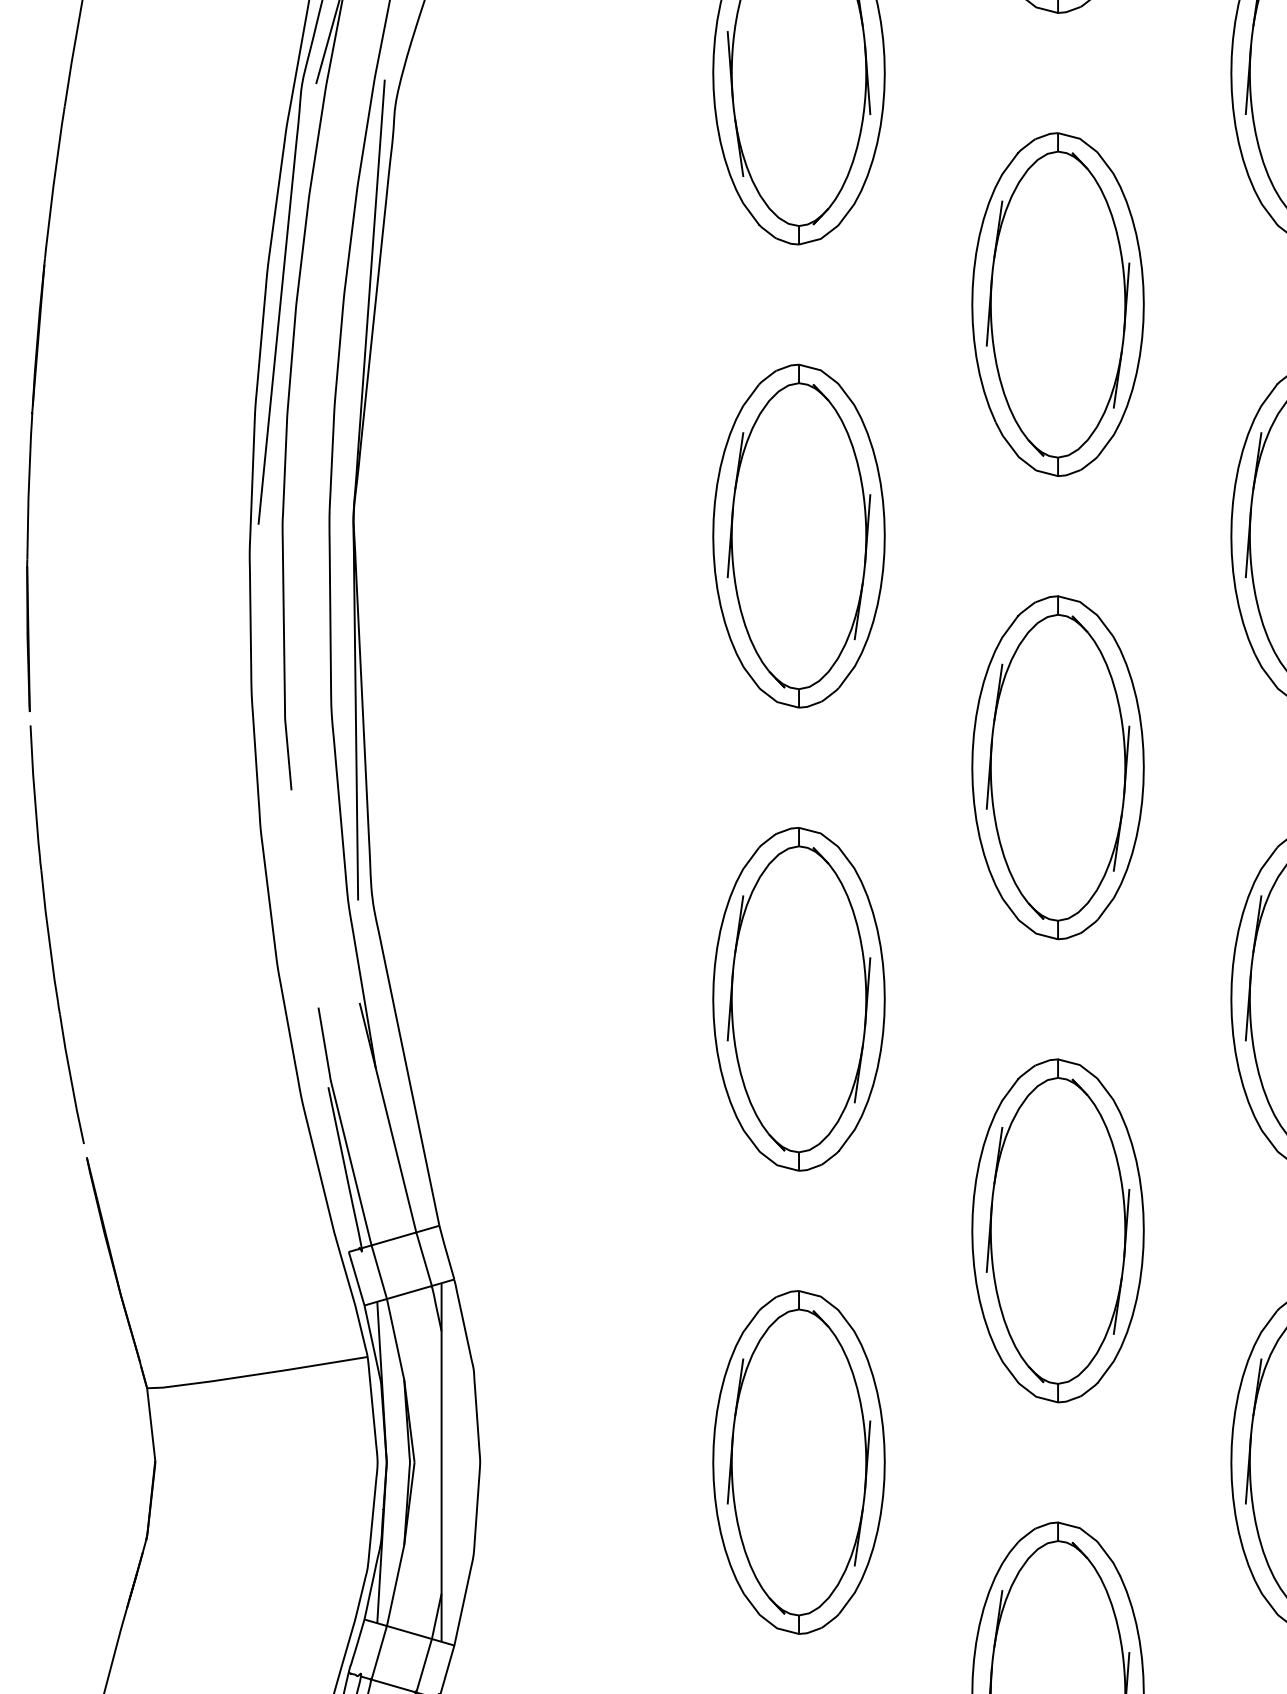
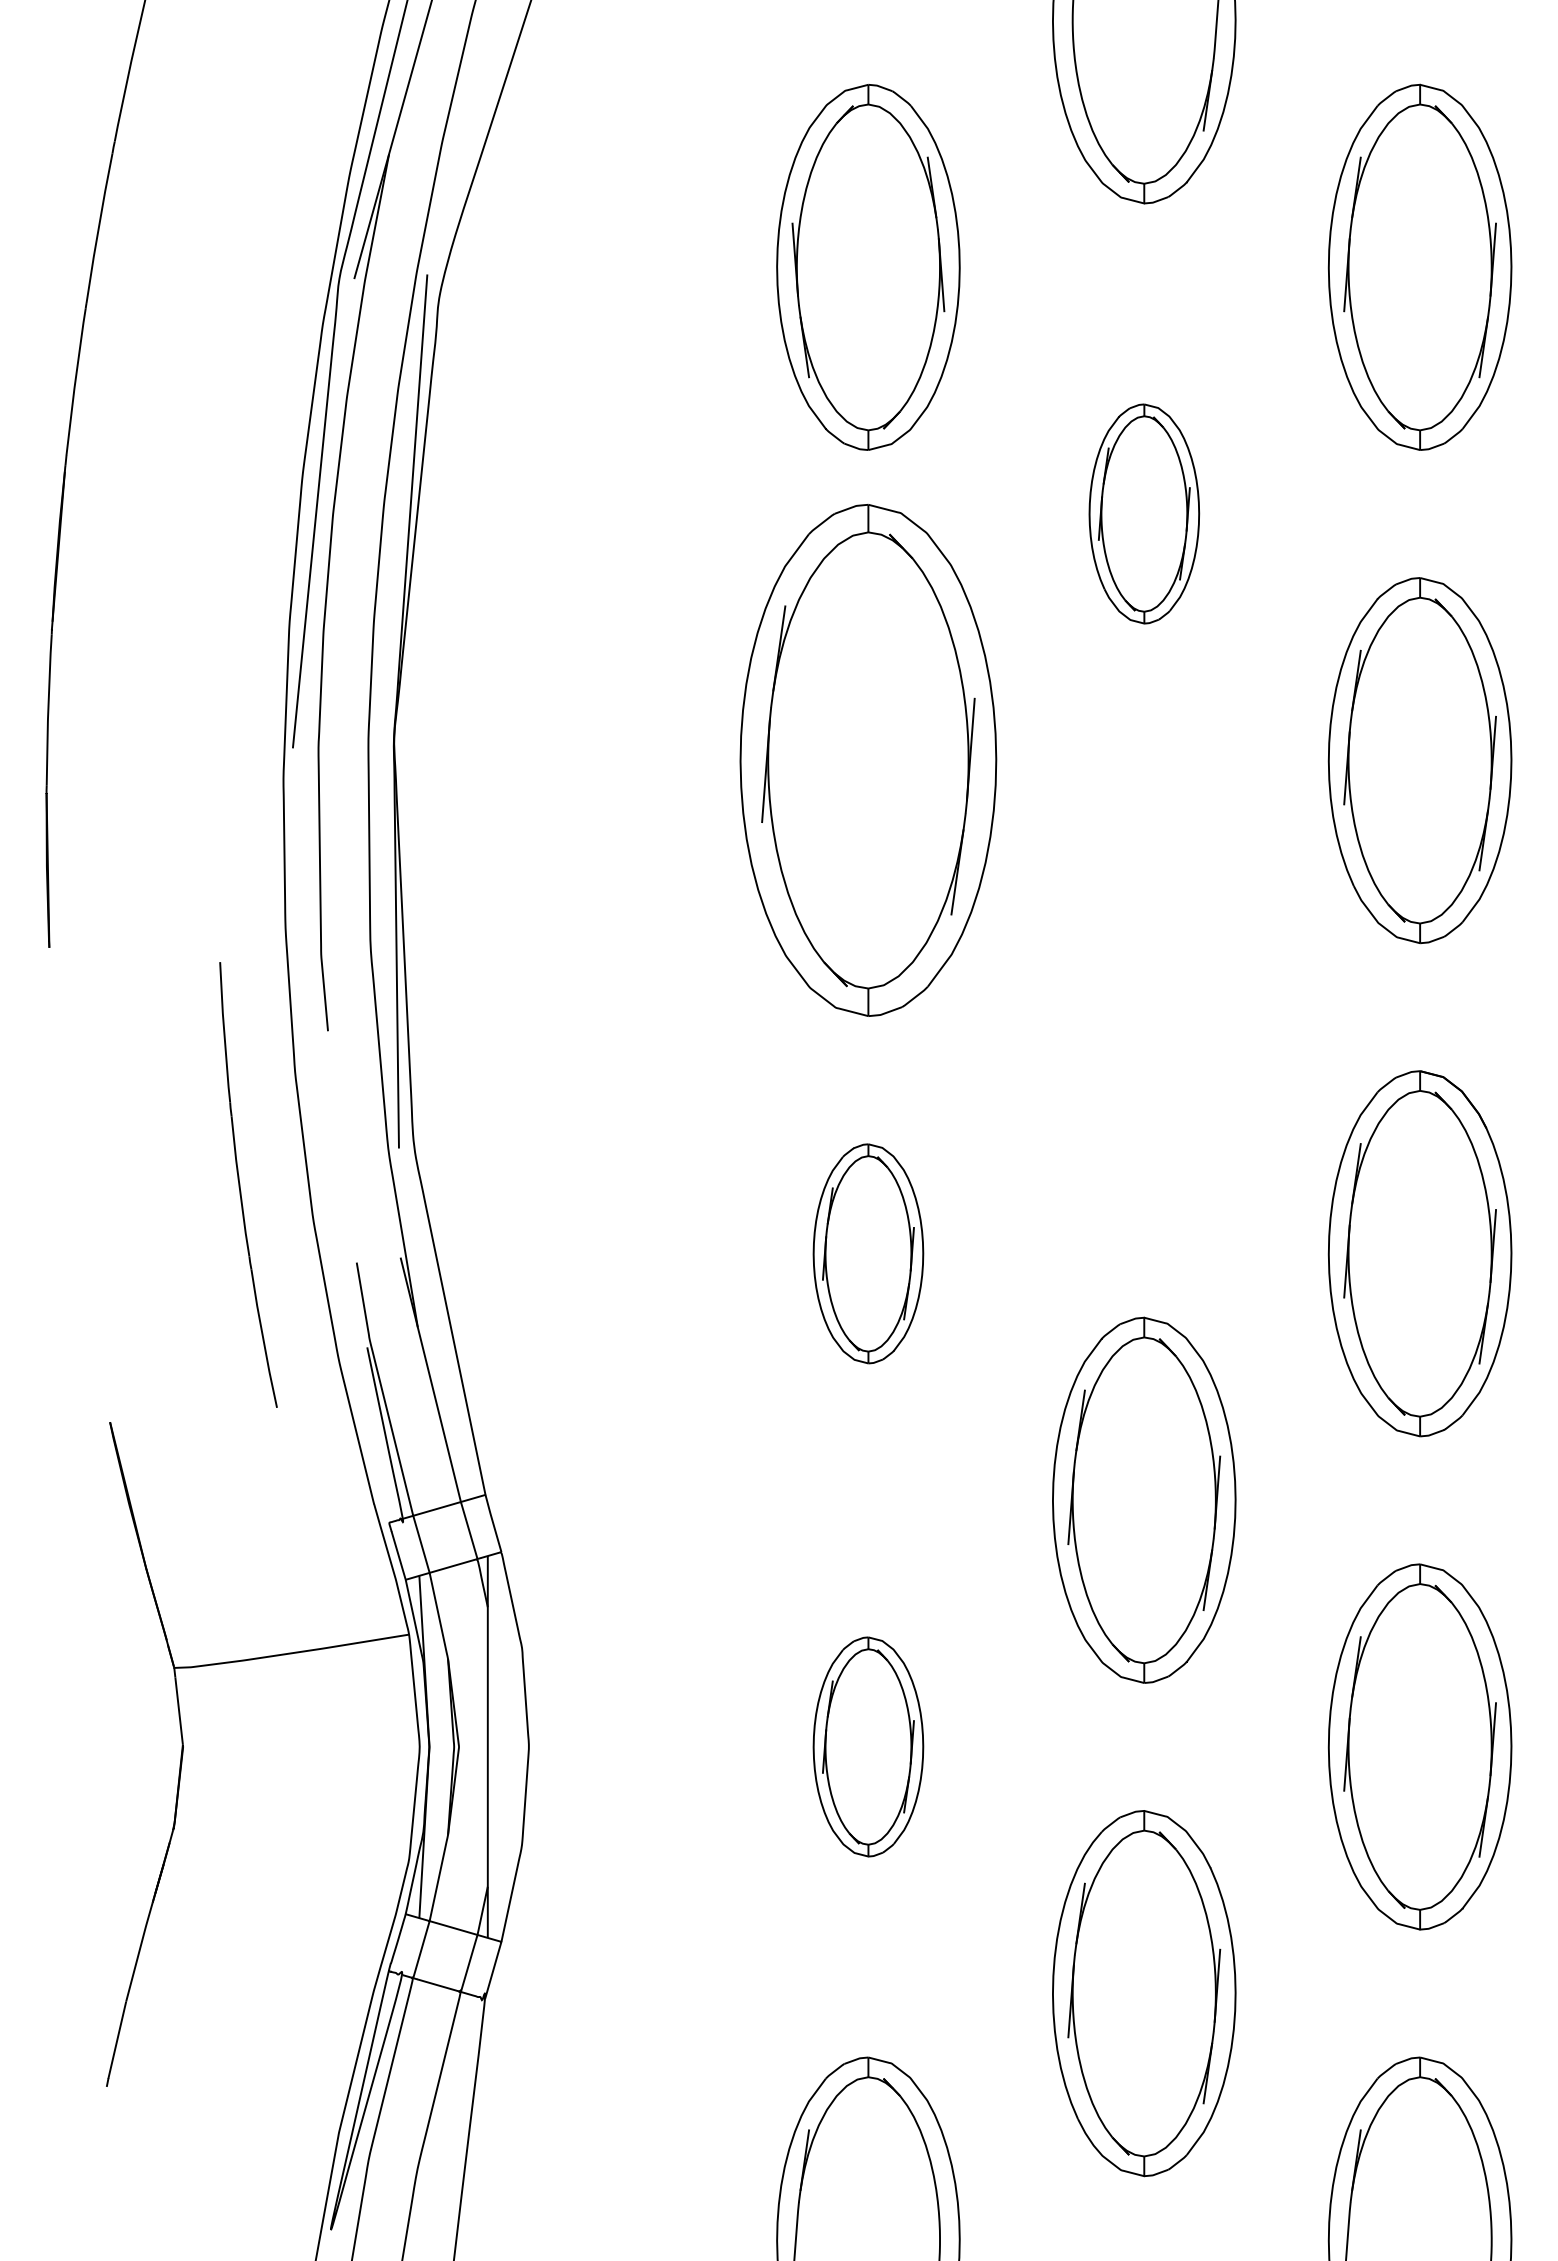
part: (1058, 304) -> (1144, 513), size x0.6
part: (799, 536) -> (868, 760), size x1.4
part: (1058, 767) -> (1144, 1006), removed
part: (49, 934) -> (240, 1184), moved
part: (799, 999) -> (868, 1253), size x0.6
part: (799, 1462) -> (868, 1746), size x0.6

